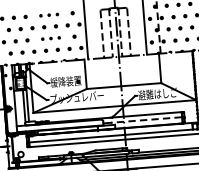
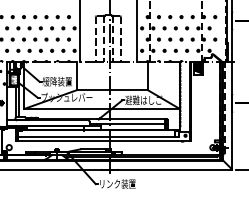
part: (49, 15) -> (46, 17), size x1.43
part: (51, 38) -> (46, 39), size x1.43
line: (146, 120) -> (131, 124), dashed -> solid

